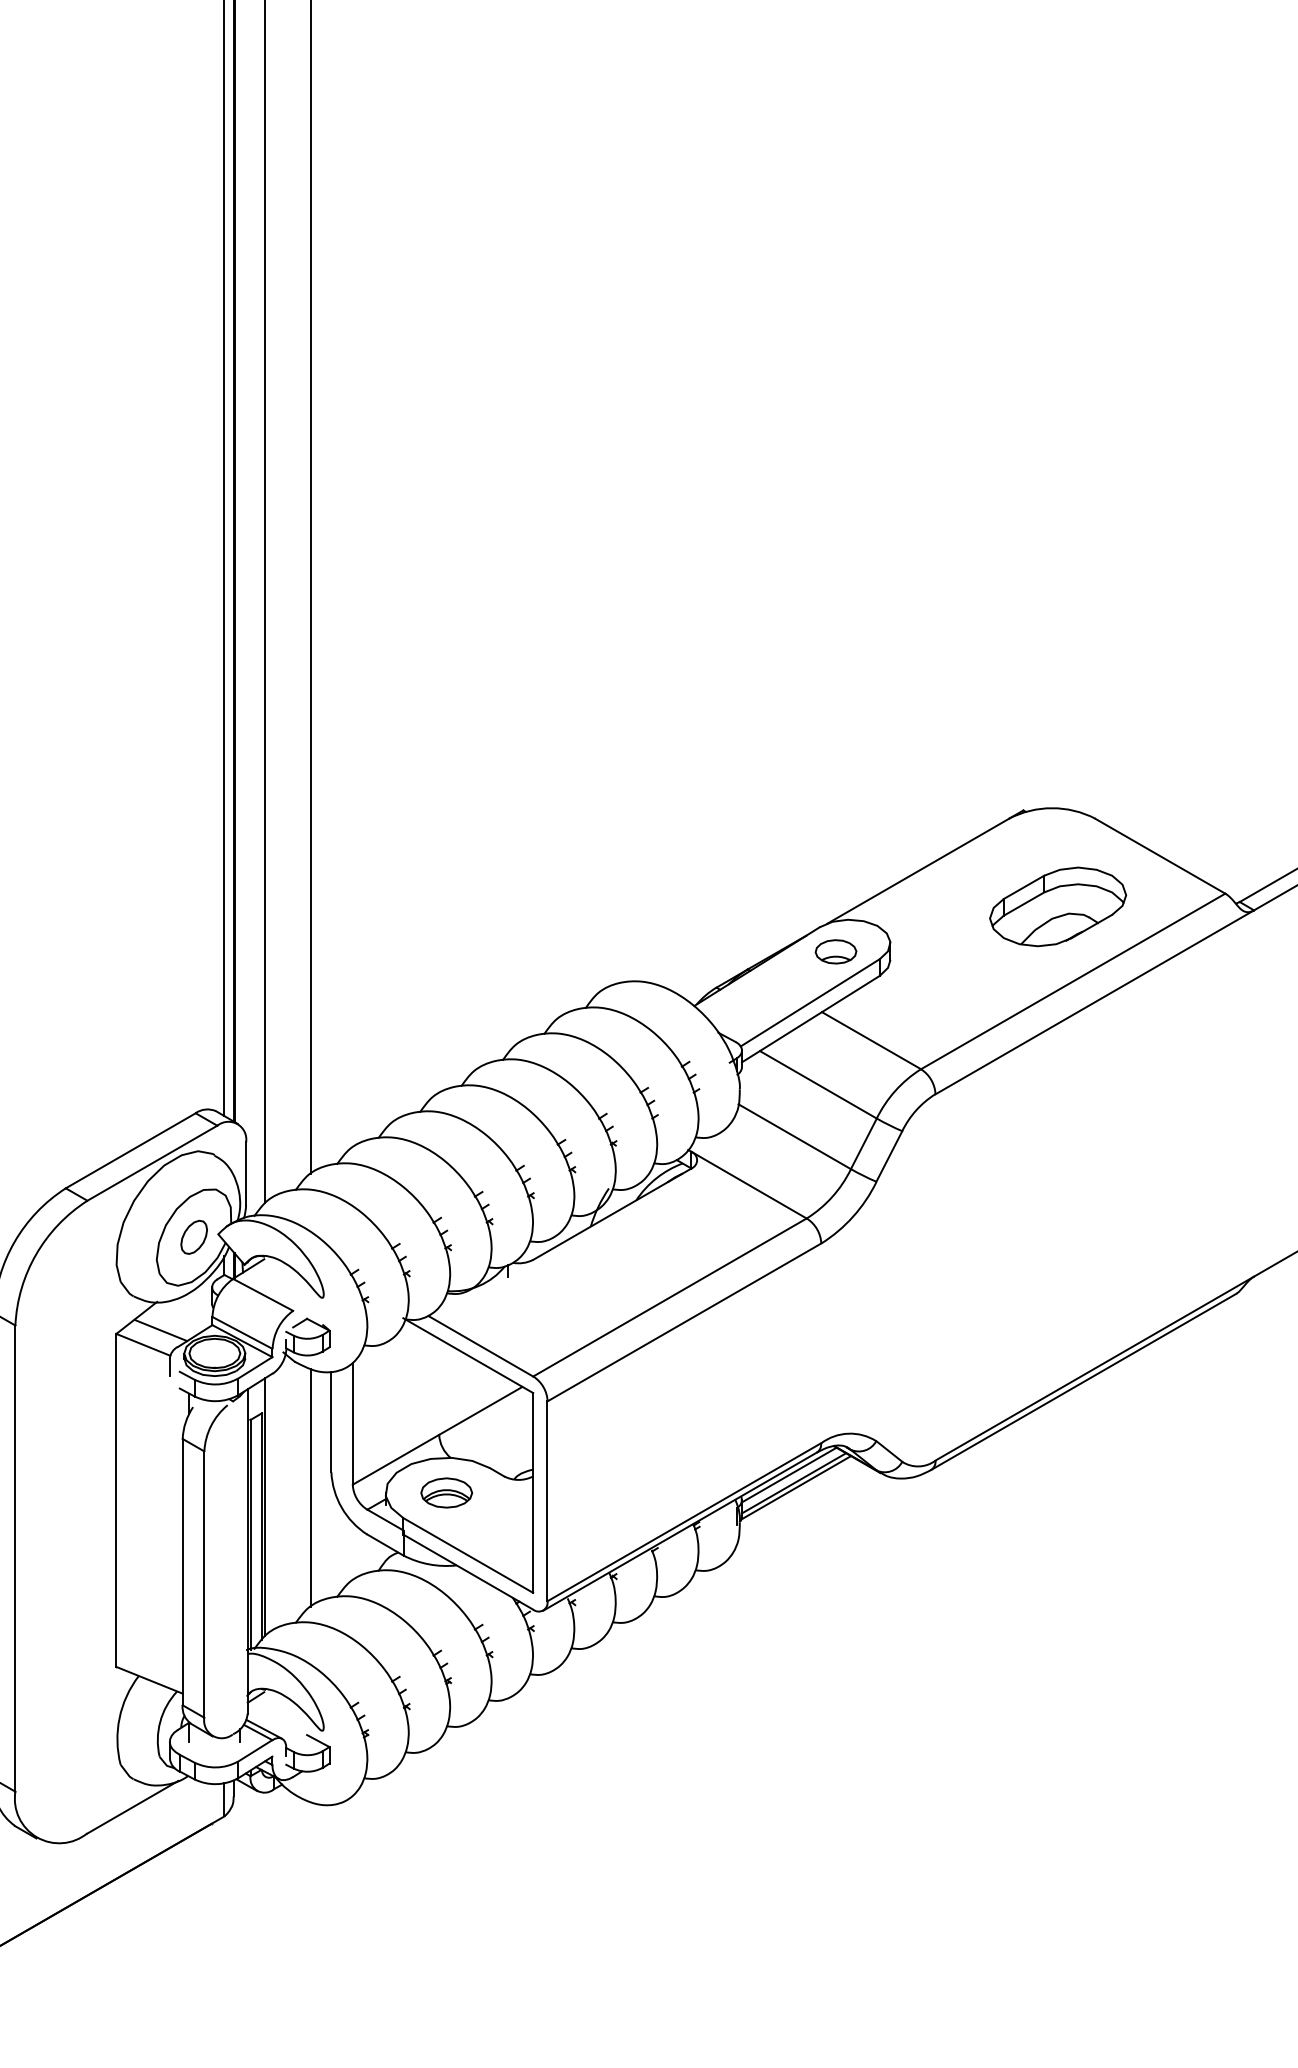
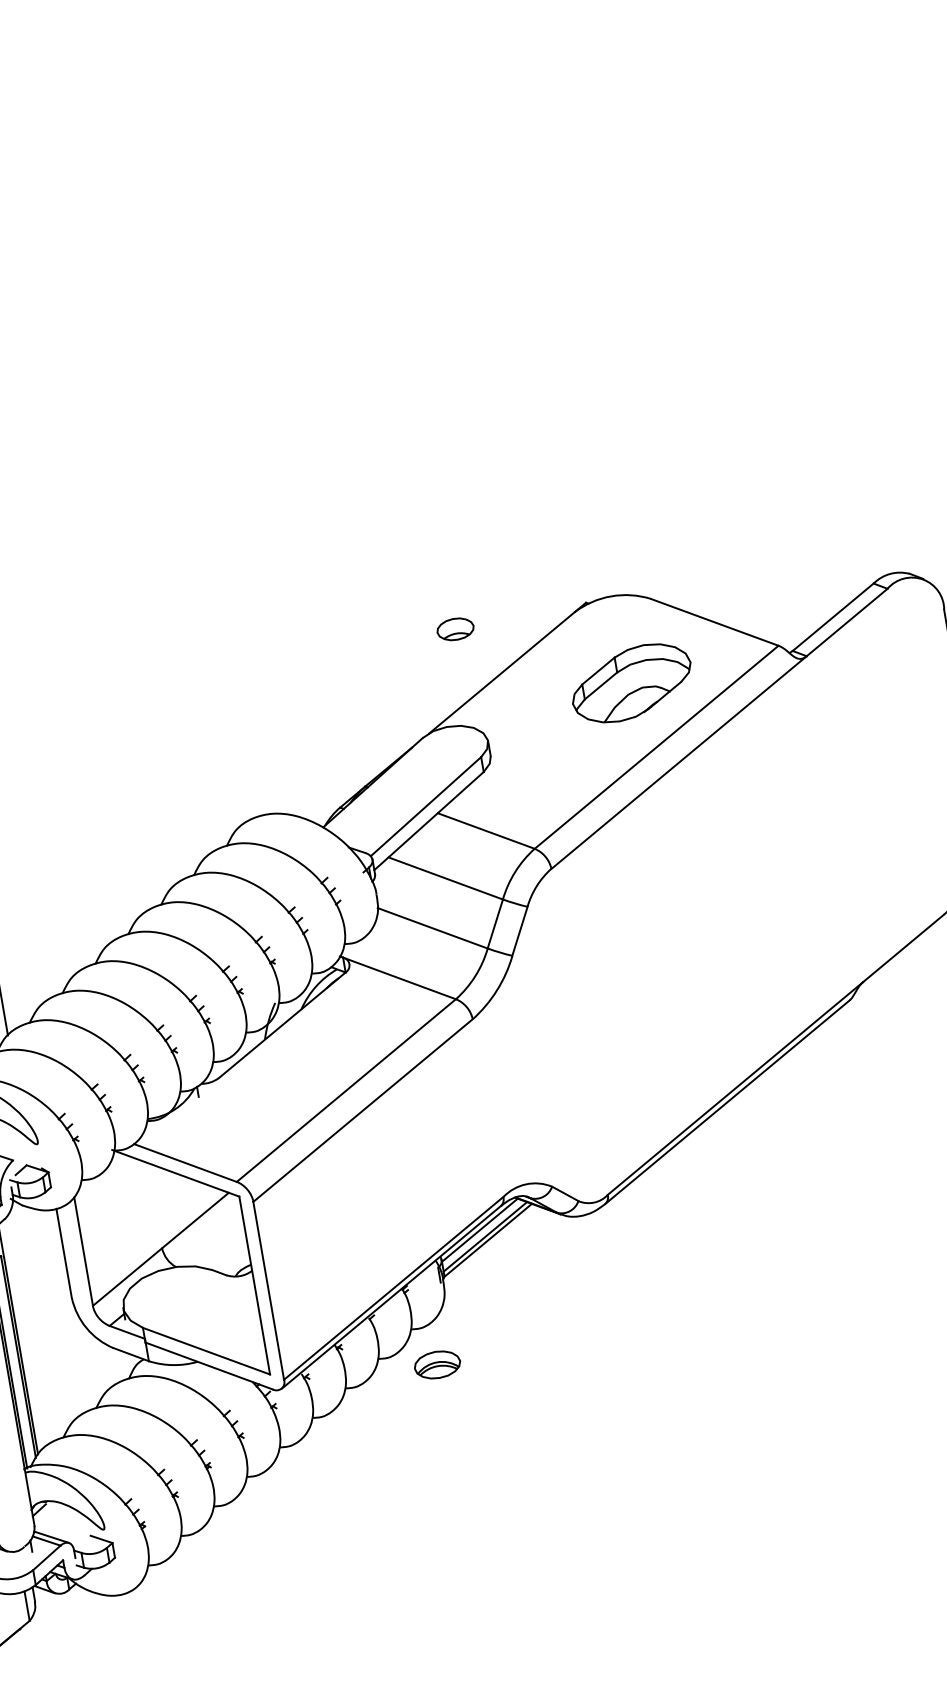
part: (835, 951) -> (455, 629), moved
line: (311, 1487) -> (56, 1314), removed
part: (446, 1492) -> (437, 1364), moved

